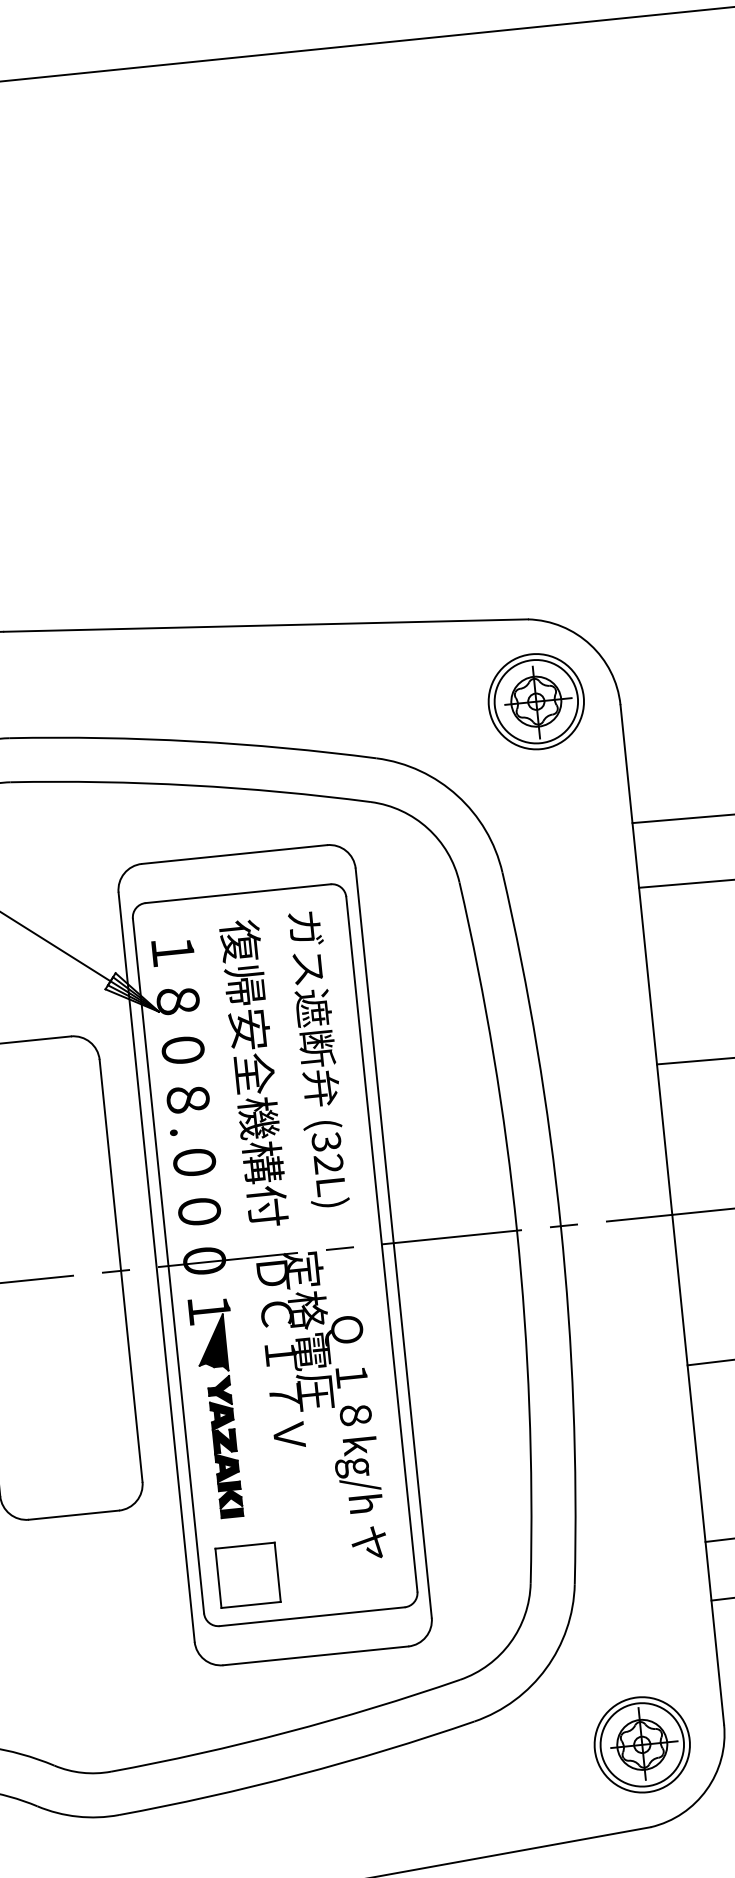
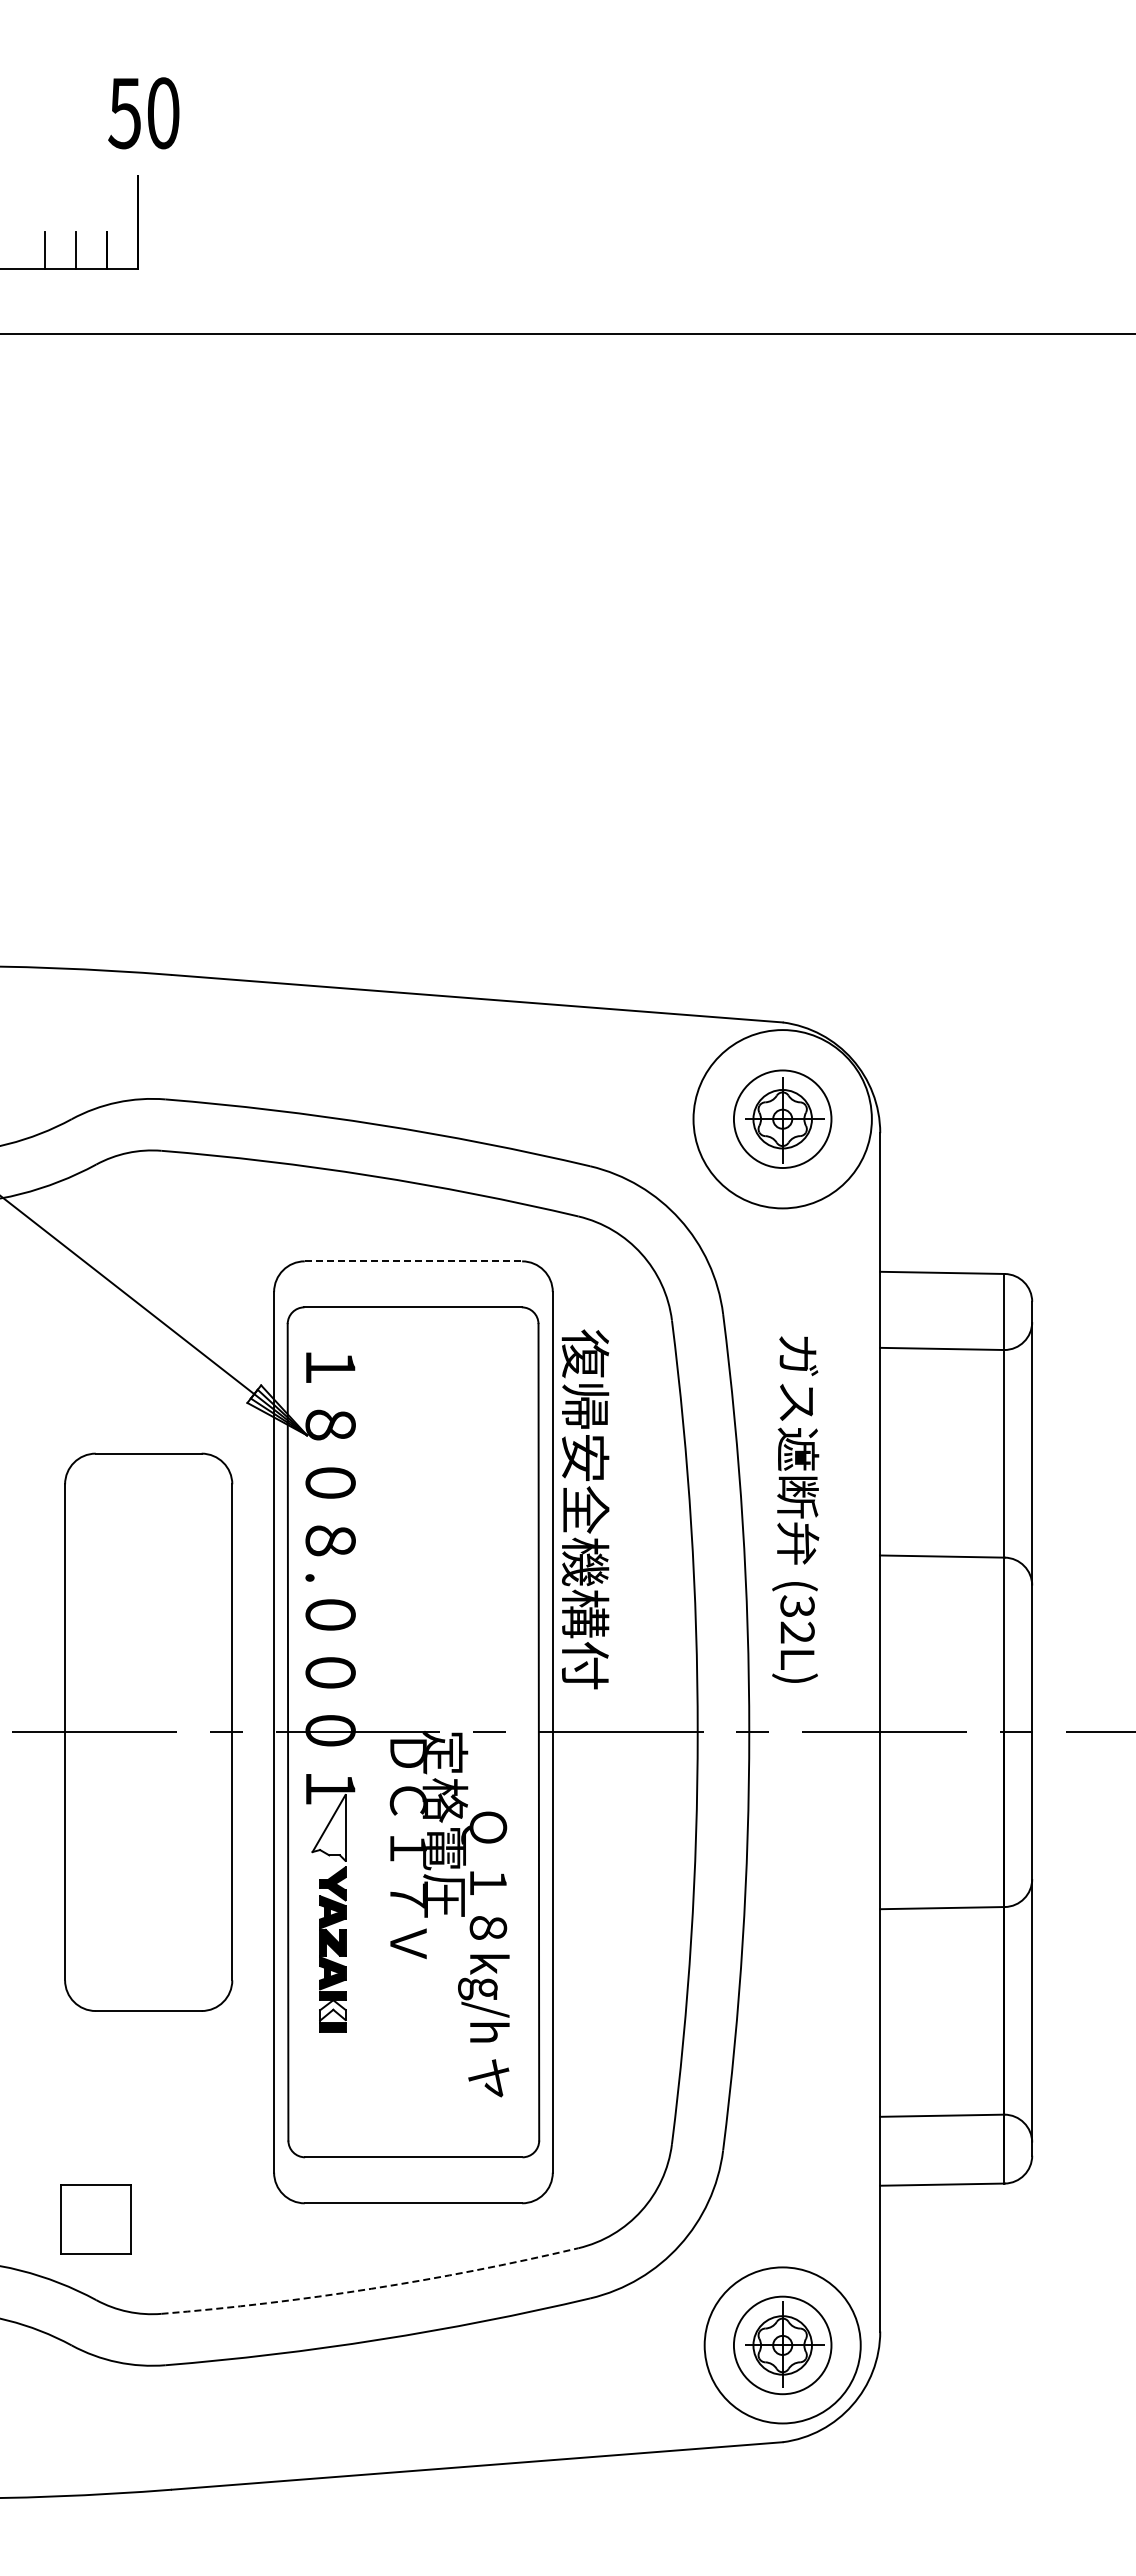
circle: (536, 701) -> (782, 1118), size x1.6
line: (234, 854) -> (413, 1261), solid -> dashed
text: (316, 1059) -> (795, 1509), moved
text: (254, 1073) -> (585, 1509), moved
fill: (211, 1343) -> (328, 1827), removed
fill: (230, 1498) -> (332, 2010), removed
part: (247, 1575) -> (95, 2219), moved
arc: (287, 1731) -> (371, 2288), solid -> dashed
circle: (642, 1744) -> (782, 2345), size x1.4

